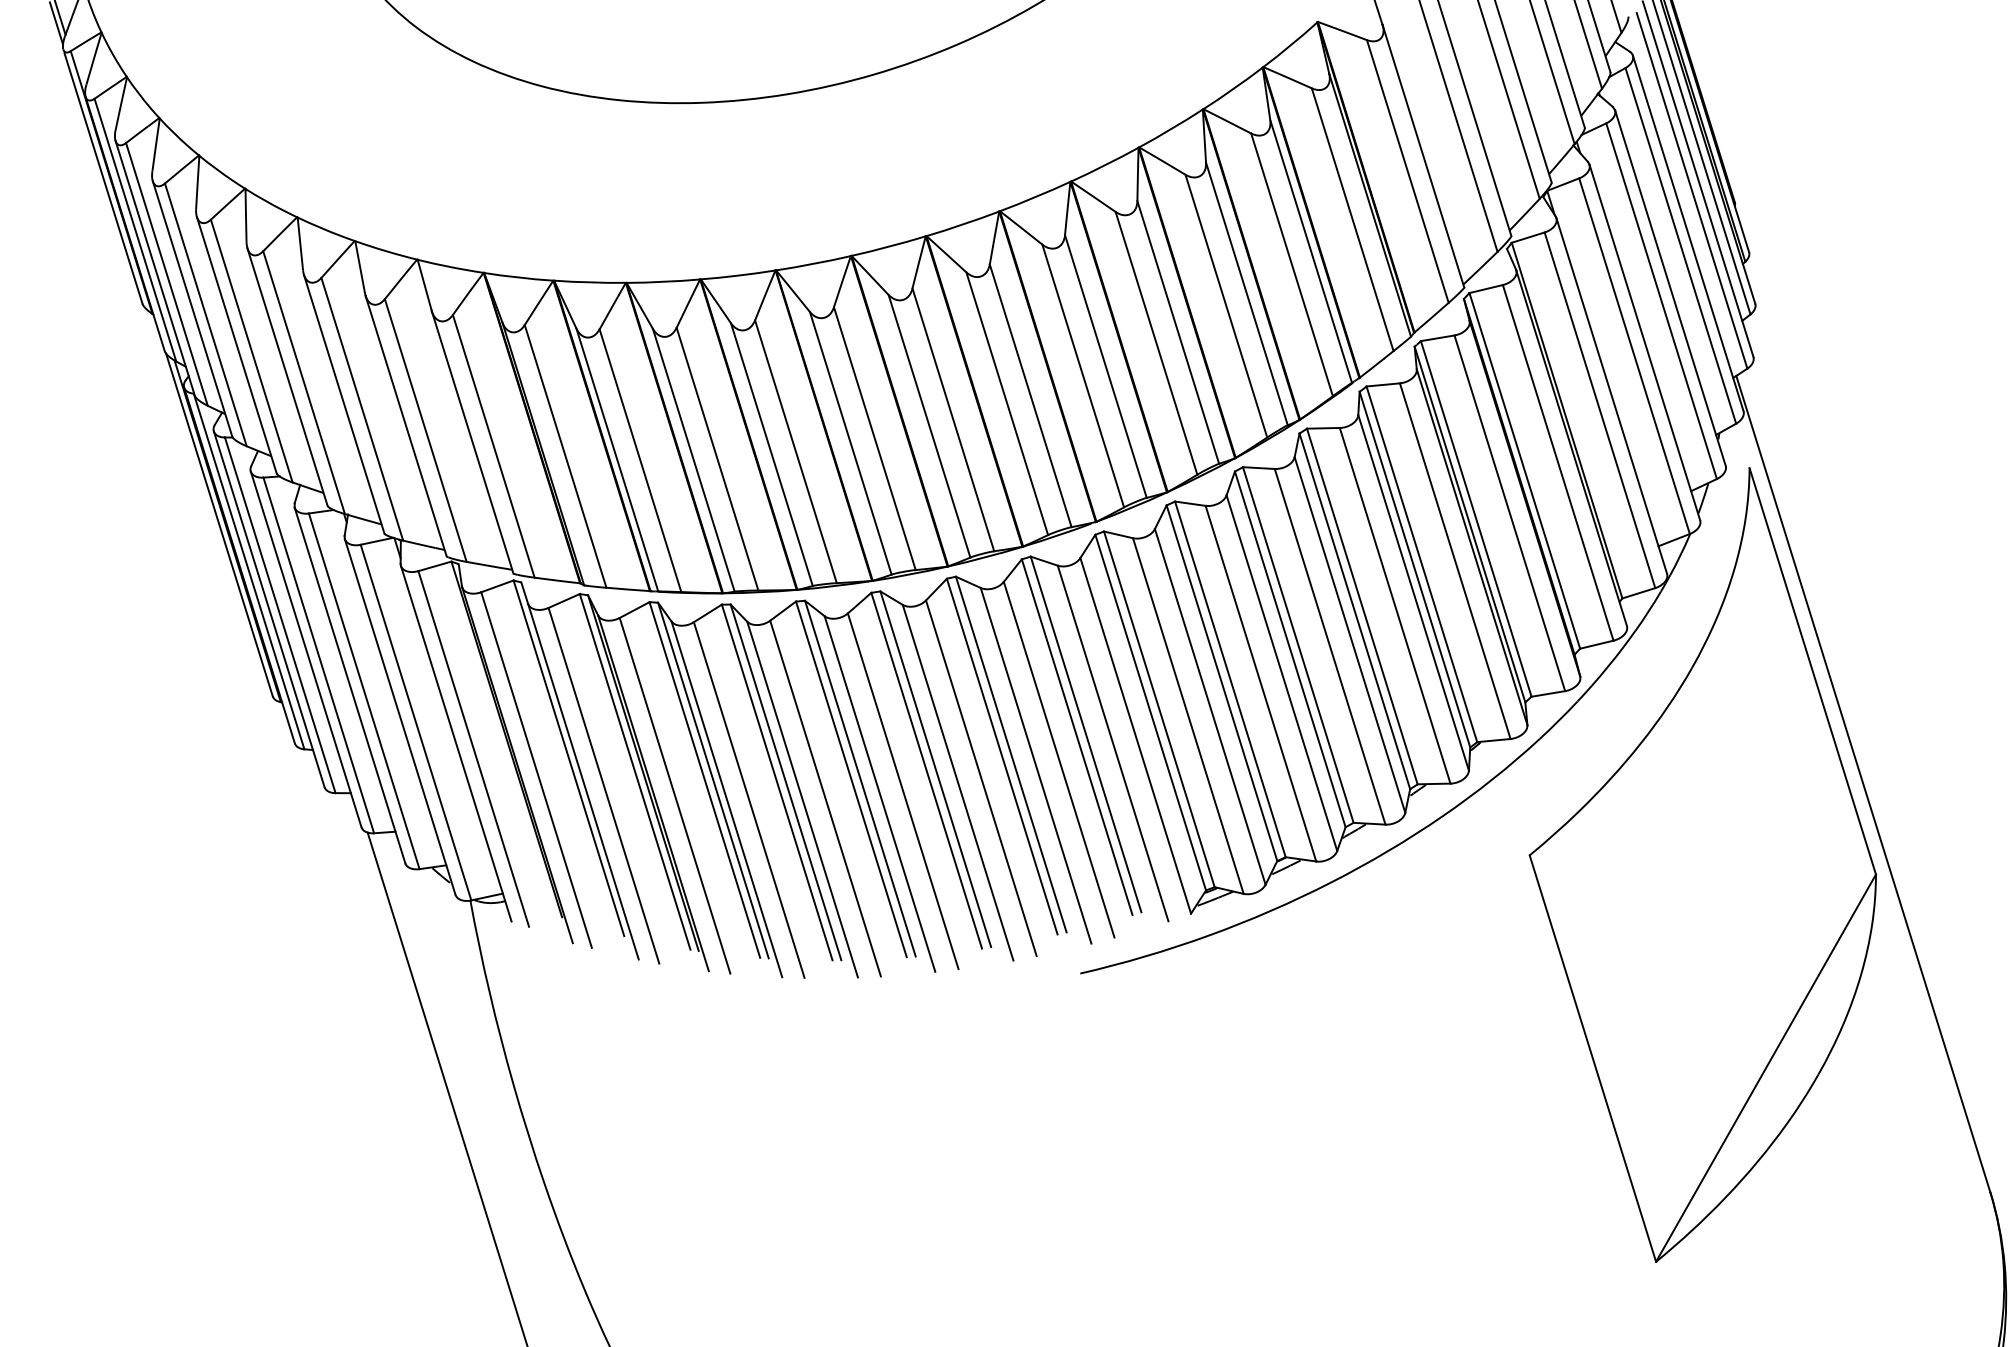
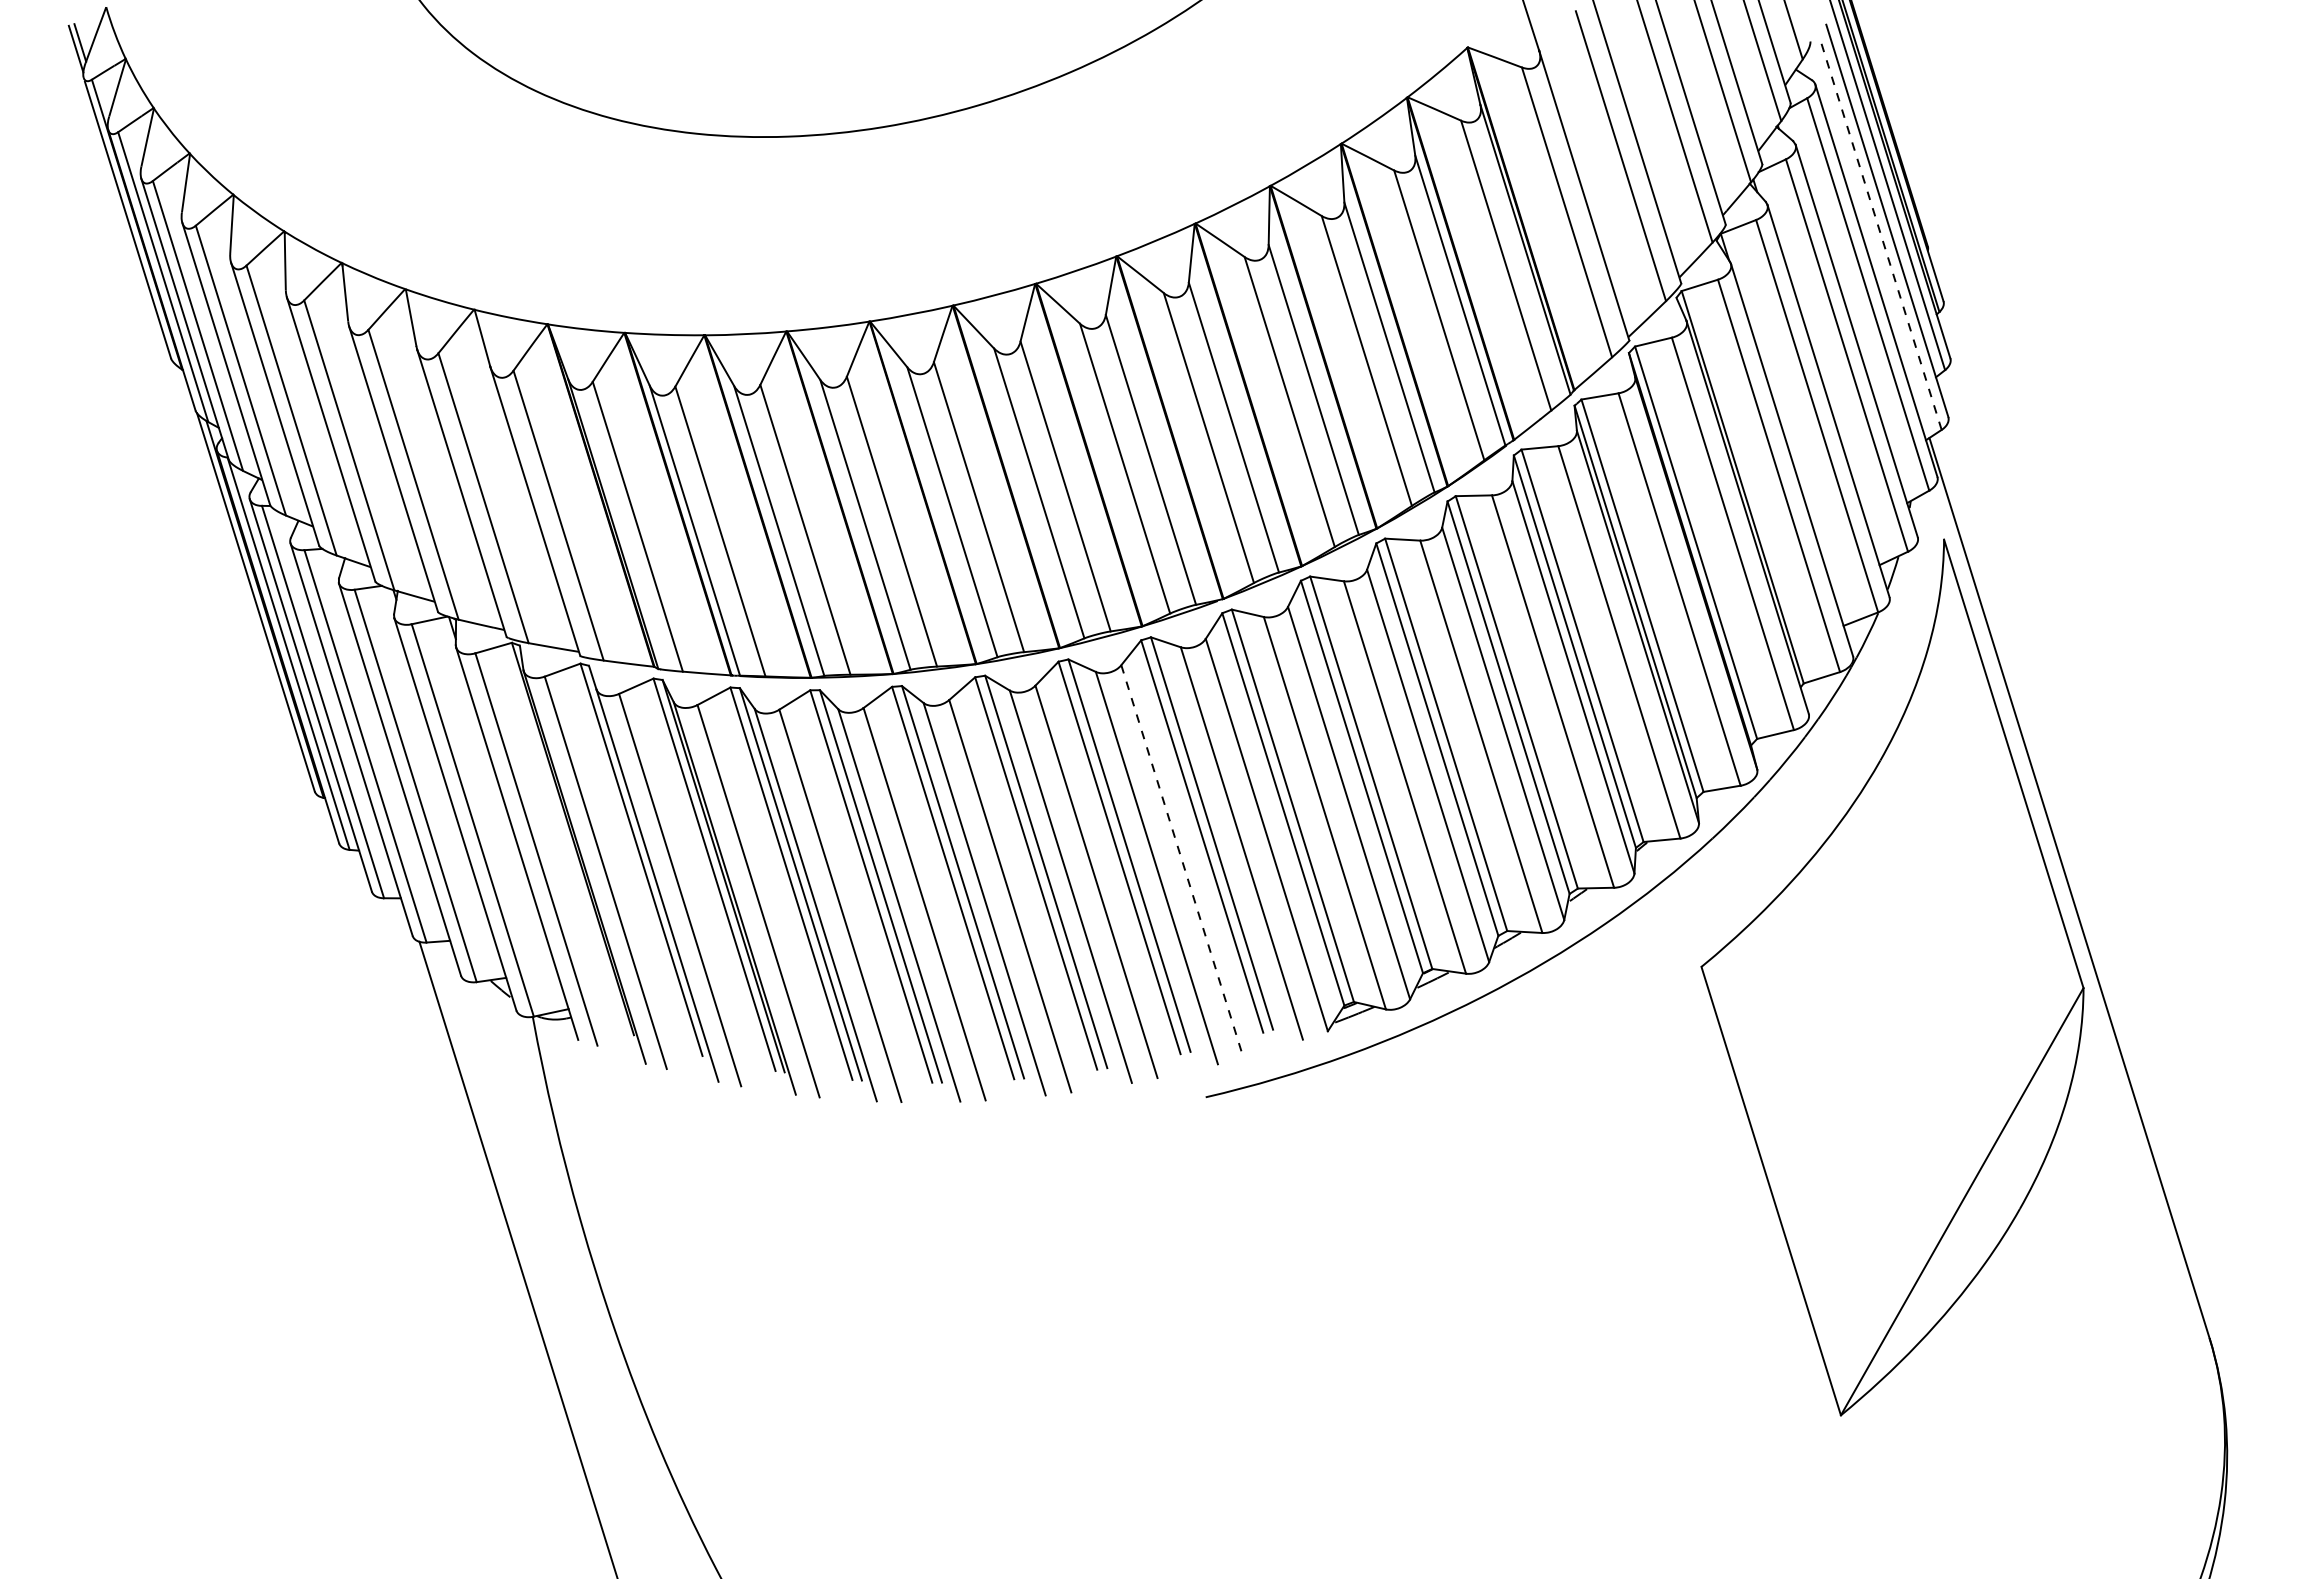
line: (1691, 190) -> (1880, 233), solid -> dashed
line: (1059, 759) -> (1182, 861), solid -> dashed

